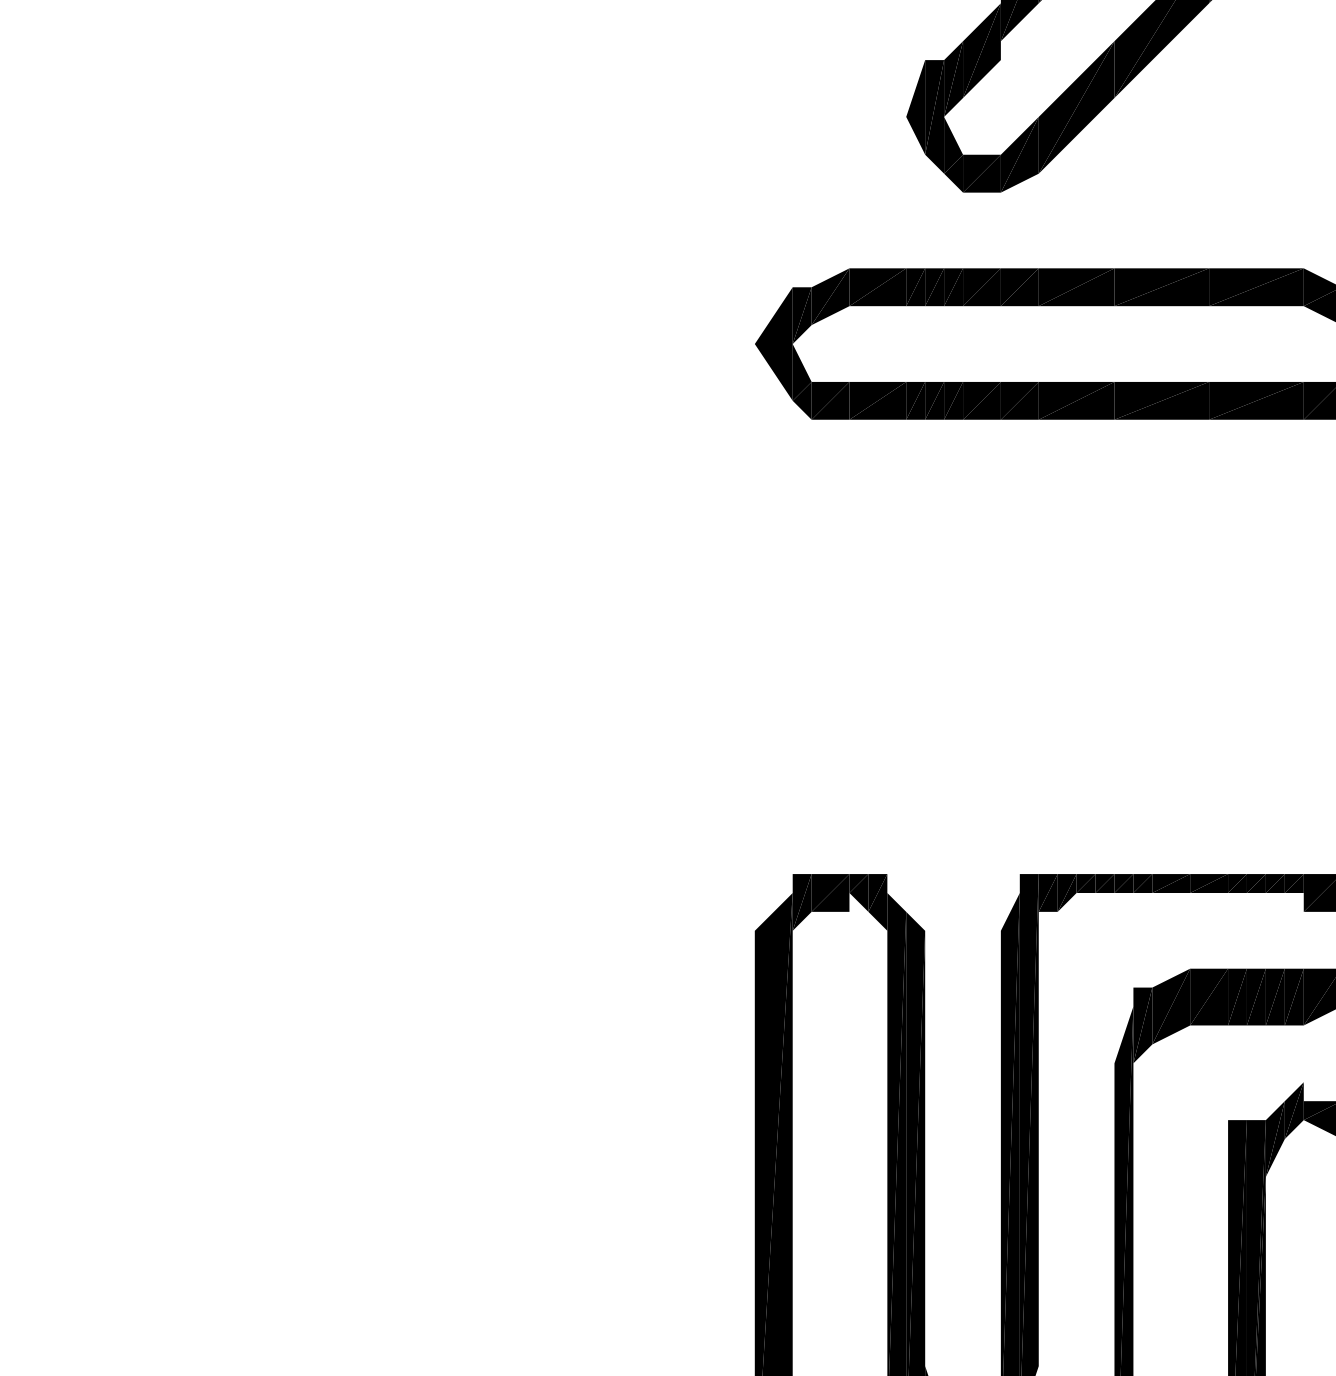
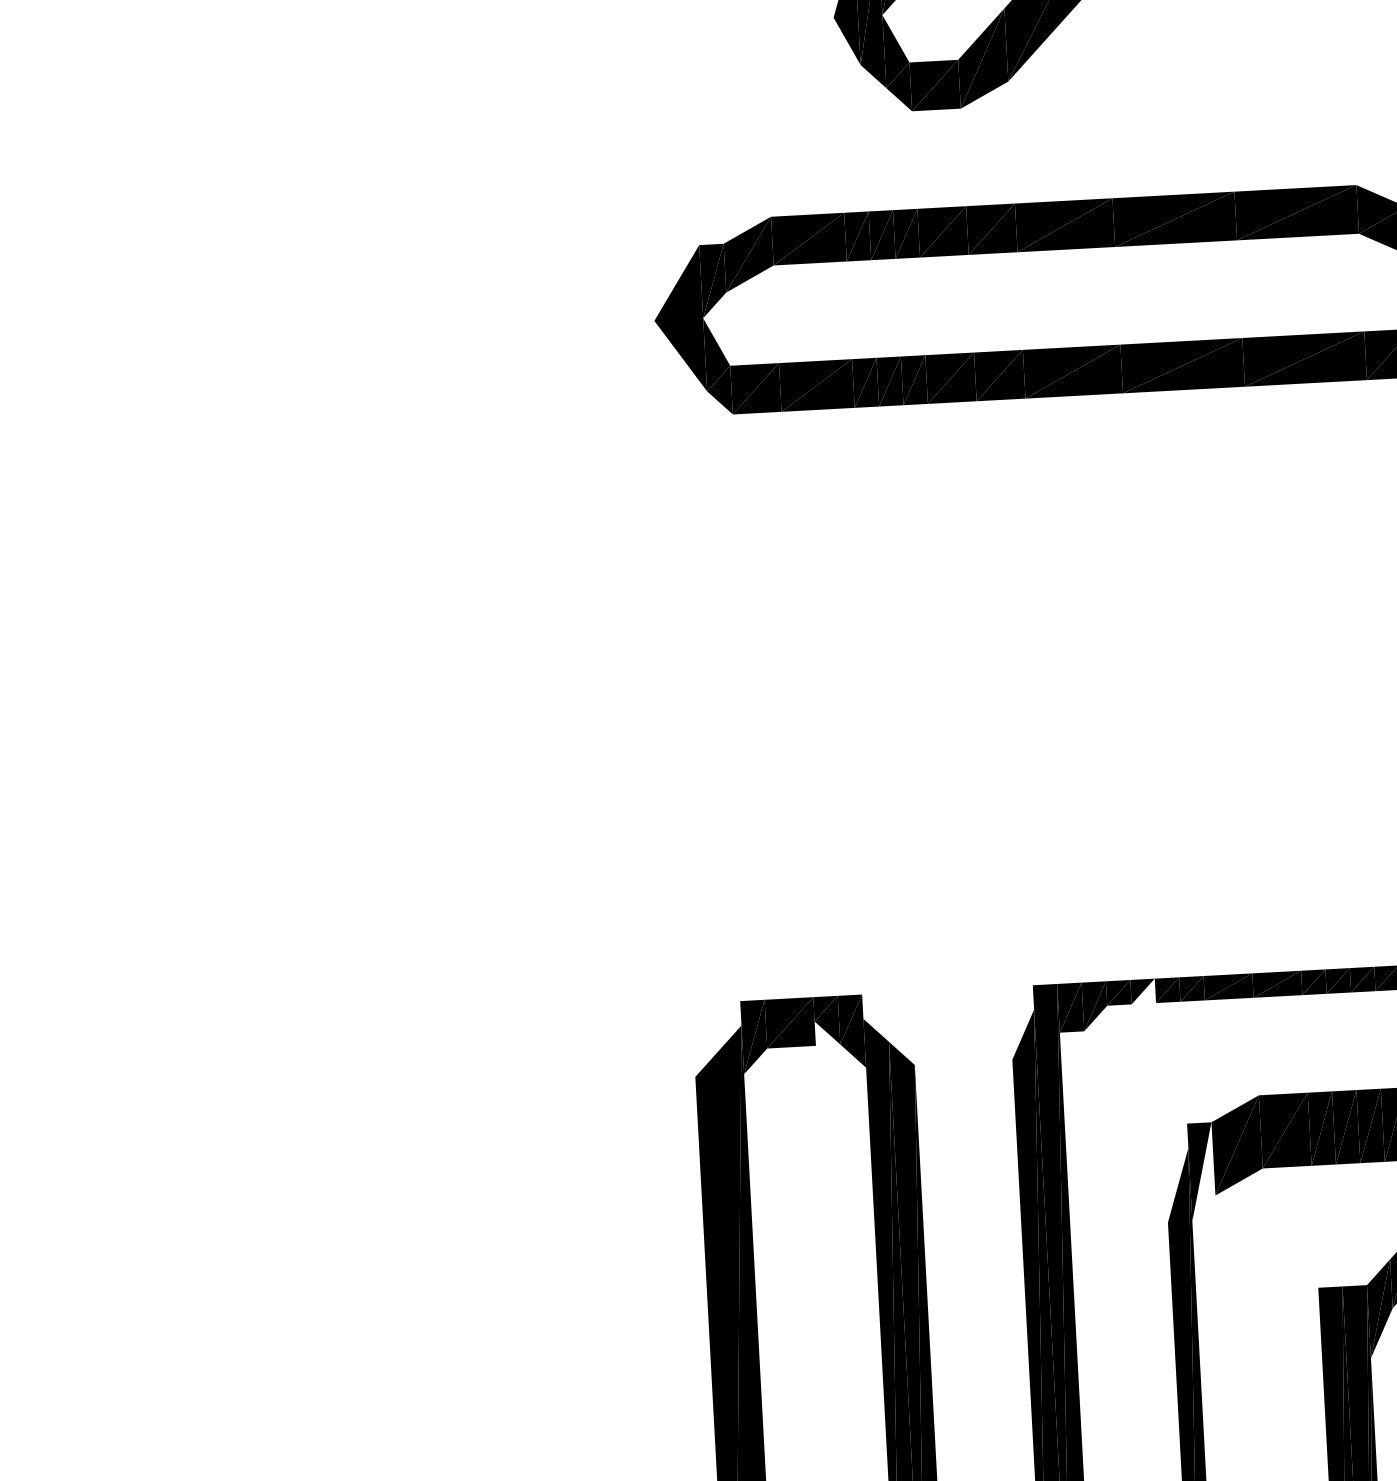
fill: (1104, 883) -> (1142, 991), removed
fill: (1142, 1025) -> (1201, 1171), removed

